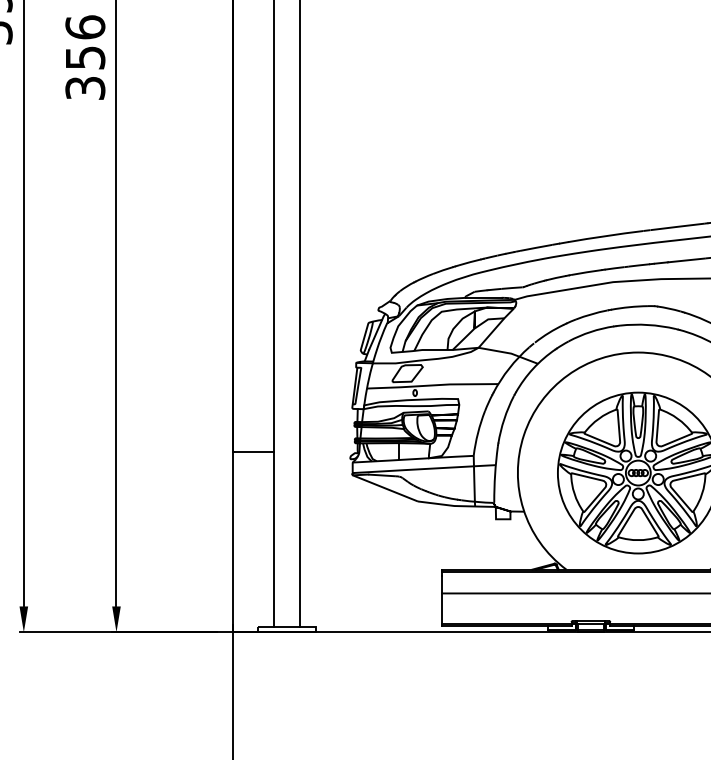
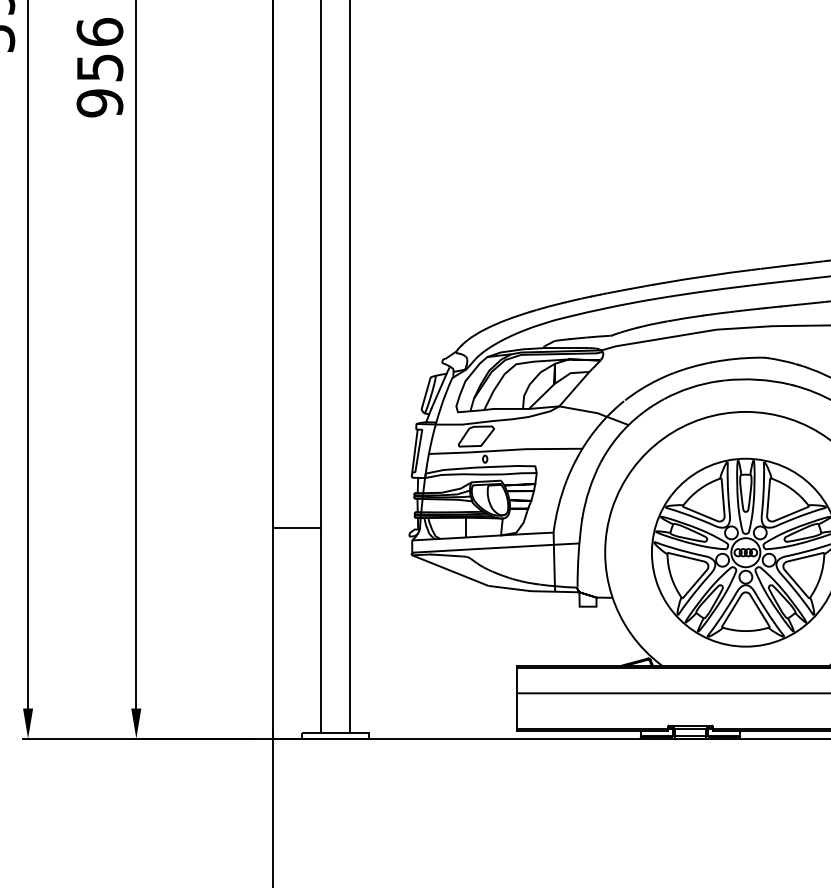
text: (84, 88) -> (99, 103), 356 -> 956

